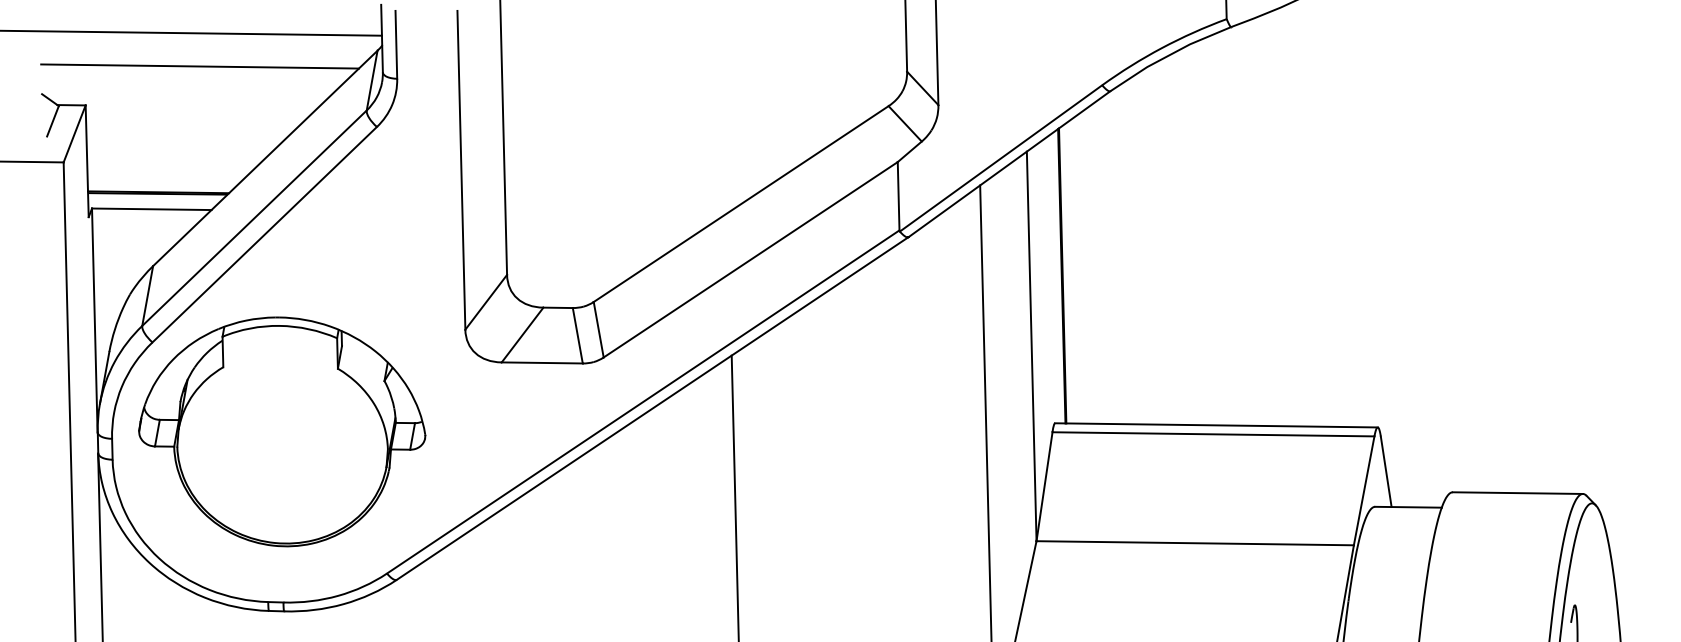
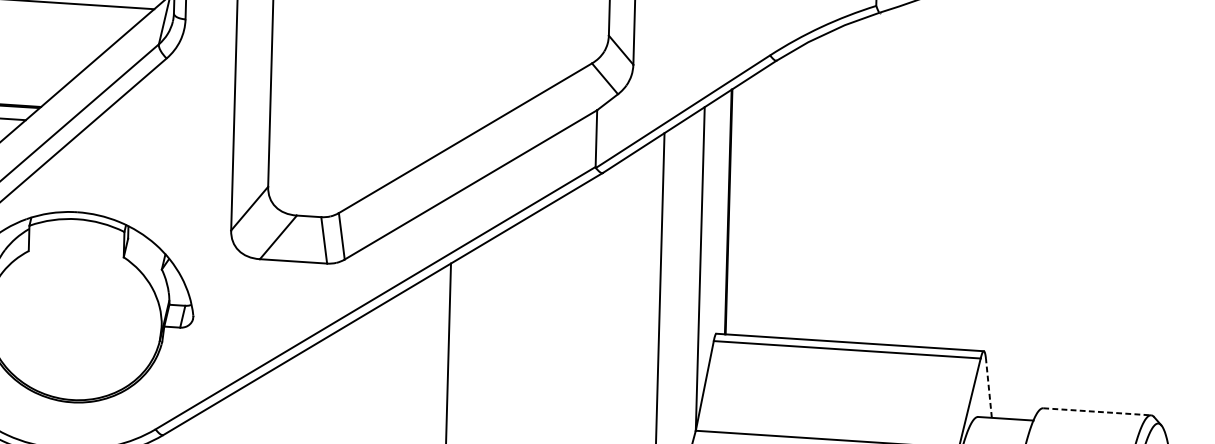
line: (1386, 471) -> (989, 388), solid -> dashed
line: (1518, 493) -> (1097, 412), solid -> dashed

